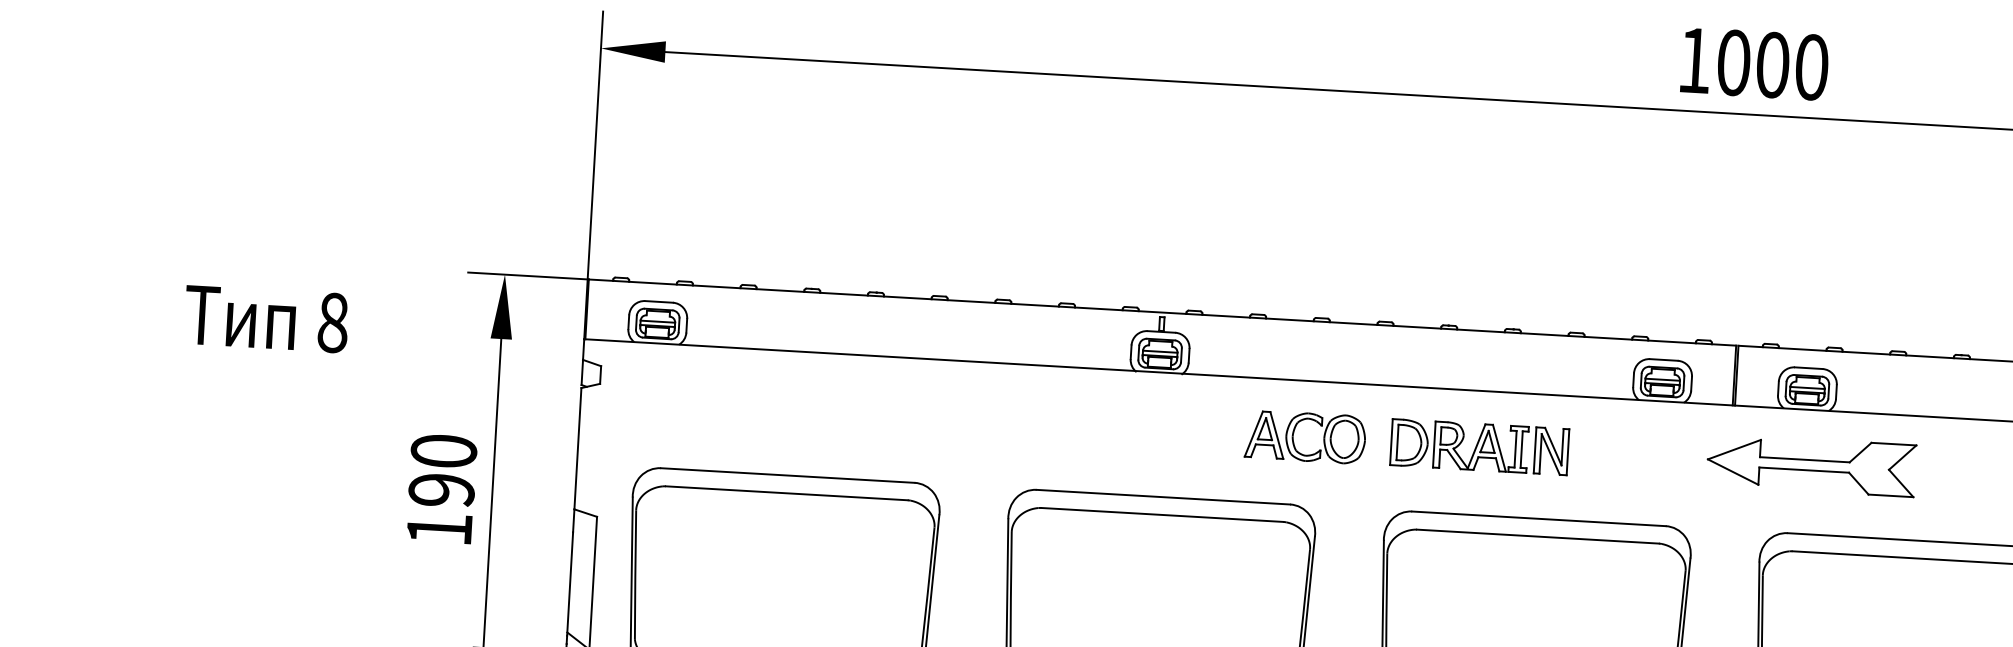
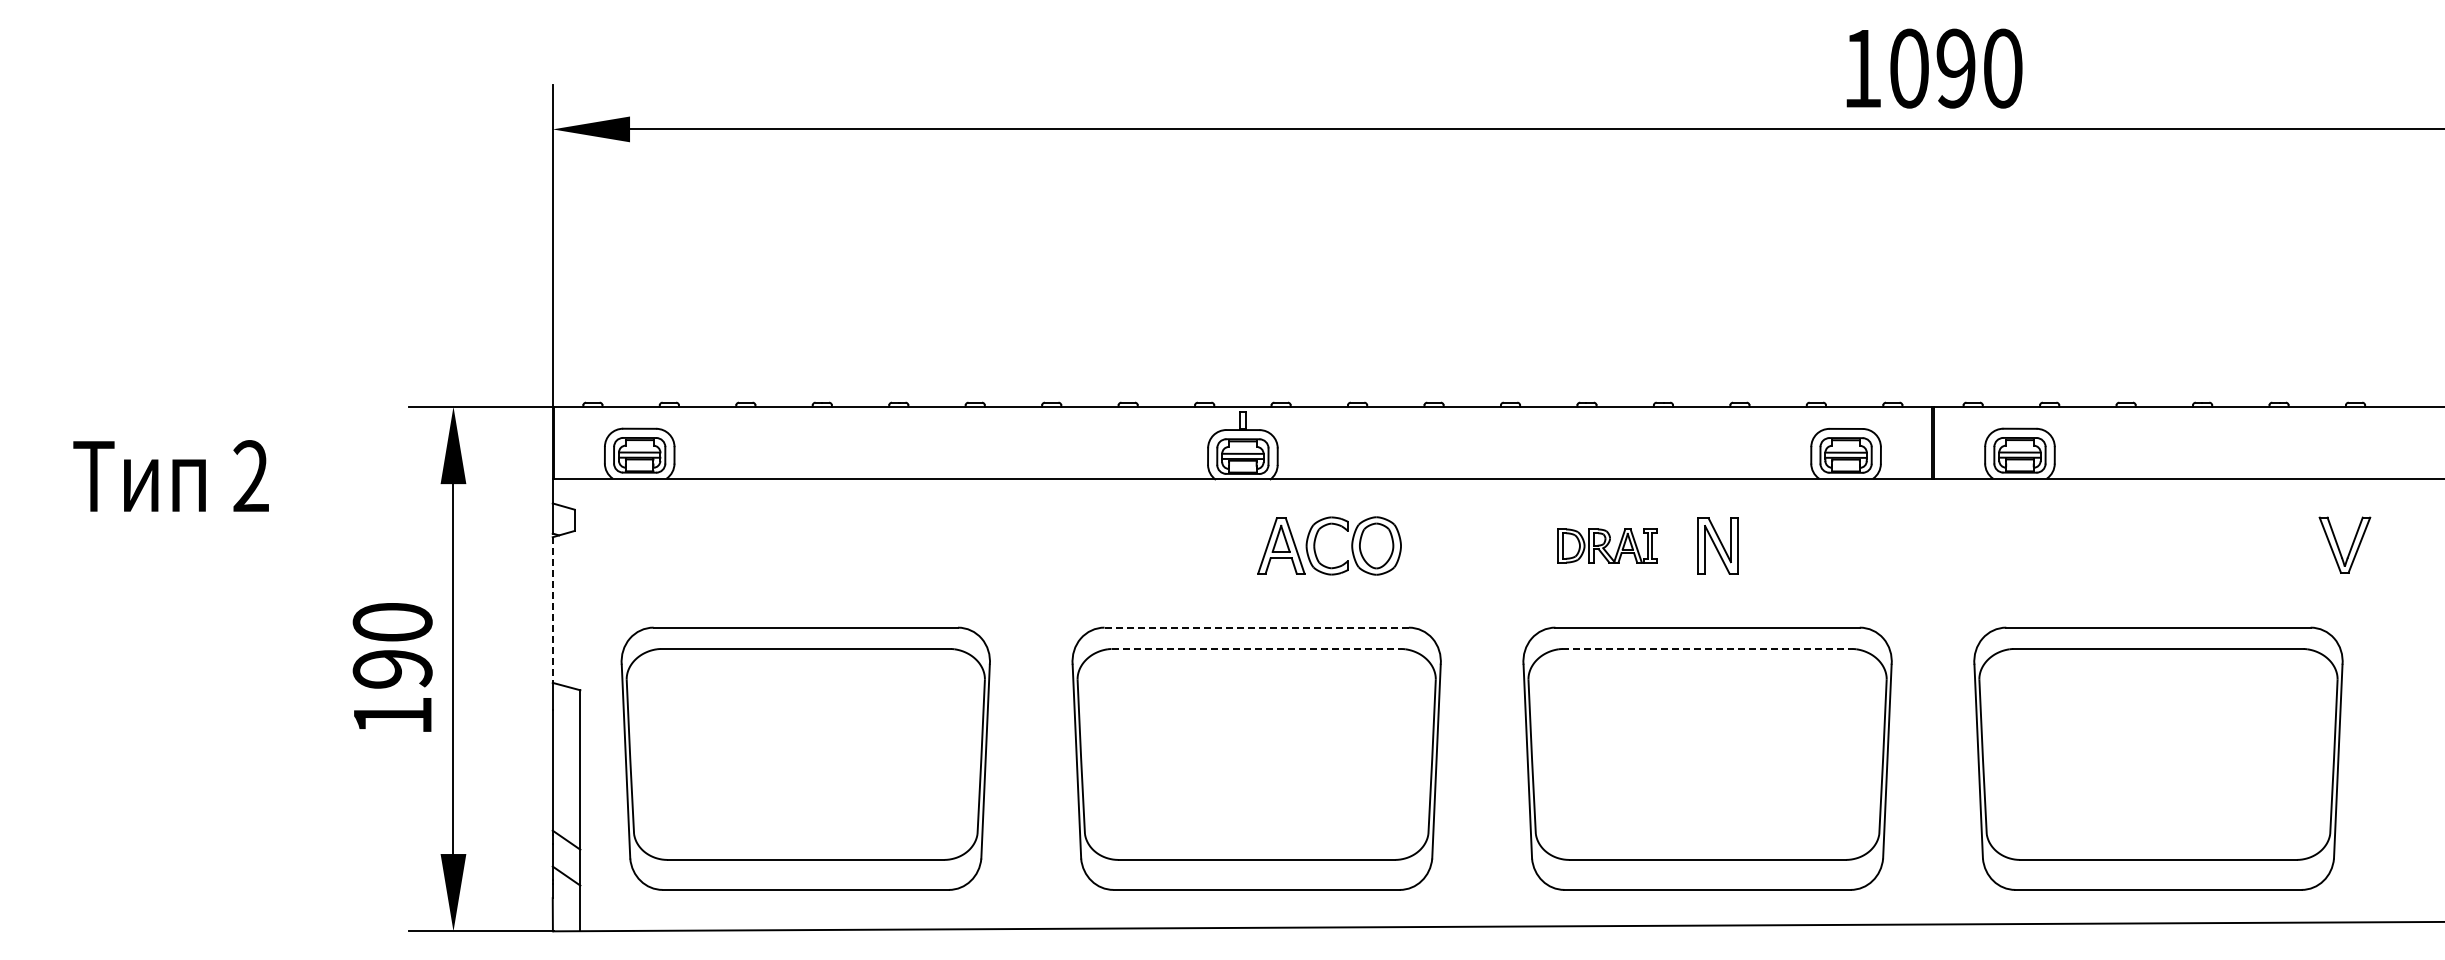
text: (1772, 65) -> (1955, 68), 1000 -> 1090
text: (333, 322) -> (251, 476), 8 -> 2
part: (1293, 436) -> (1315, 545), moved
part: (1459, 445) -> (1607, 545), size x0.6
line: (577, 449) -> (552, 610), solid -> dashed
part: (1811, 465) -> (2029, 544), removed
line: (1164, 497) -> (1257, 627), solid -> dashed
line: (1163, 515) -> (1257, 649), solid -> dashed
line: (1538, 537) -> (1708, 649), solid -> dashed

